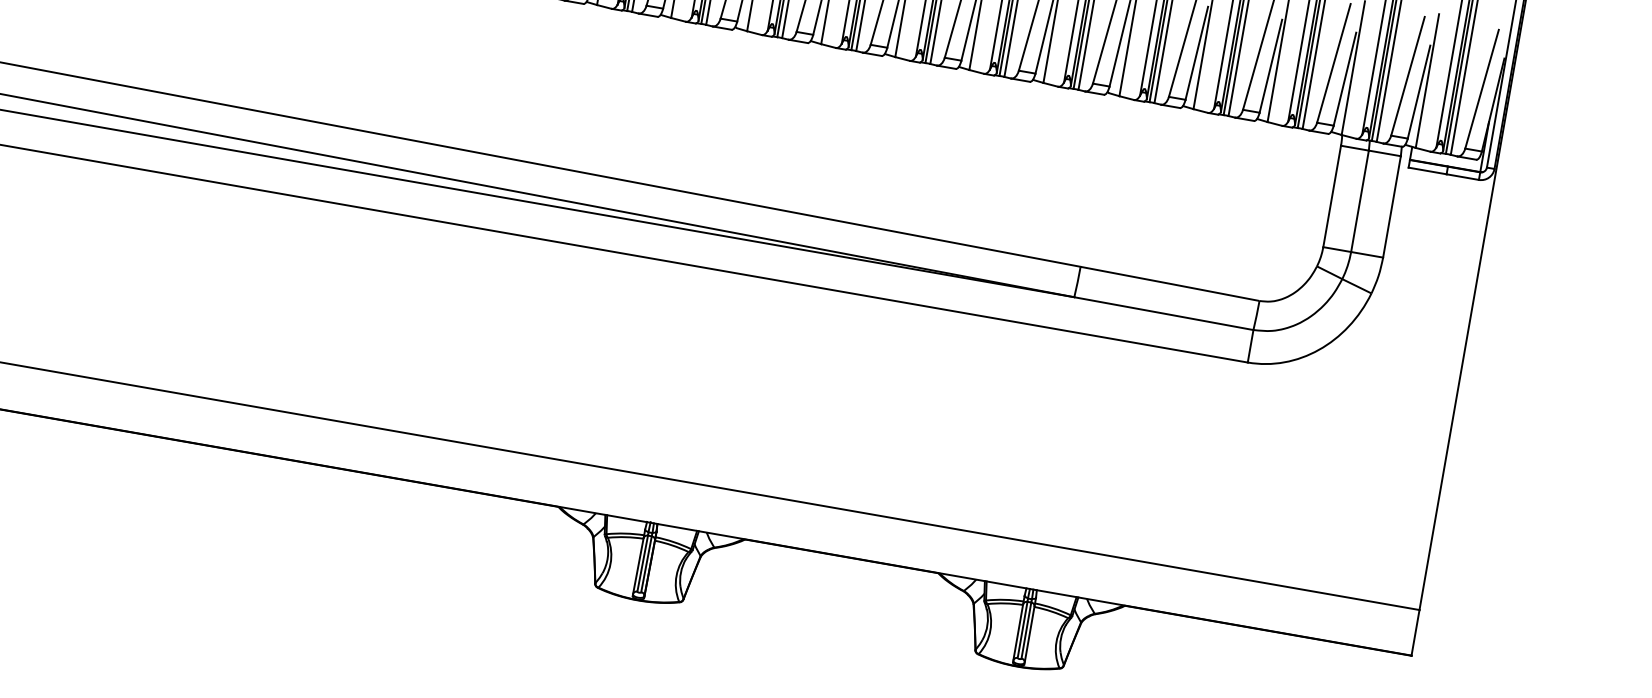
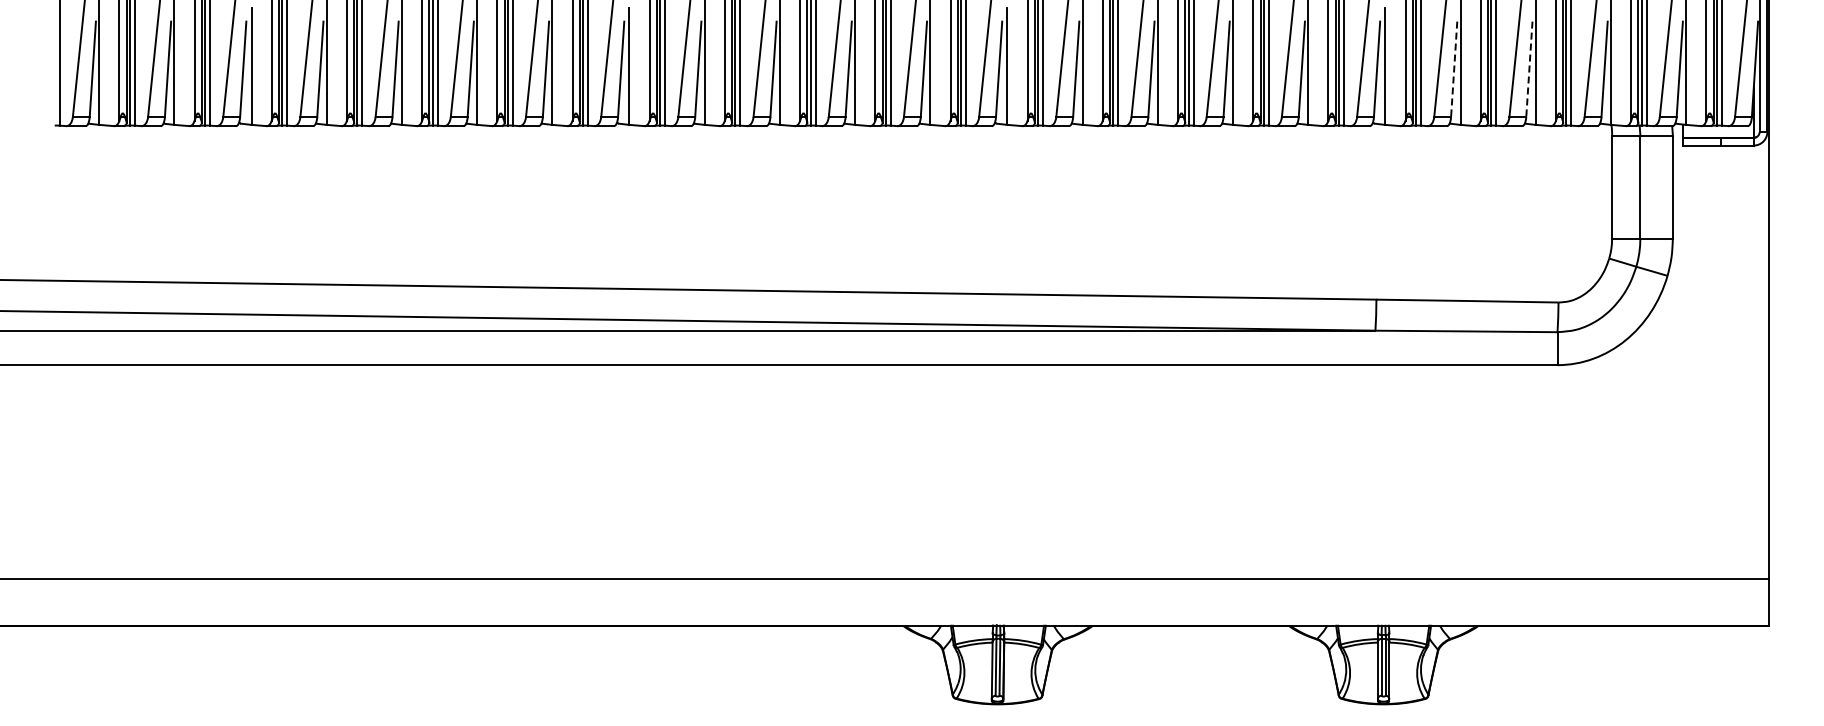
line: (1197, 53) -> (1454, 69), solid -> dashed
line: (1270, 66) -> (1529, 69), solid -> dashed

